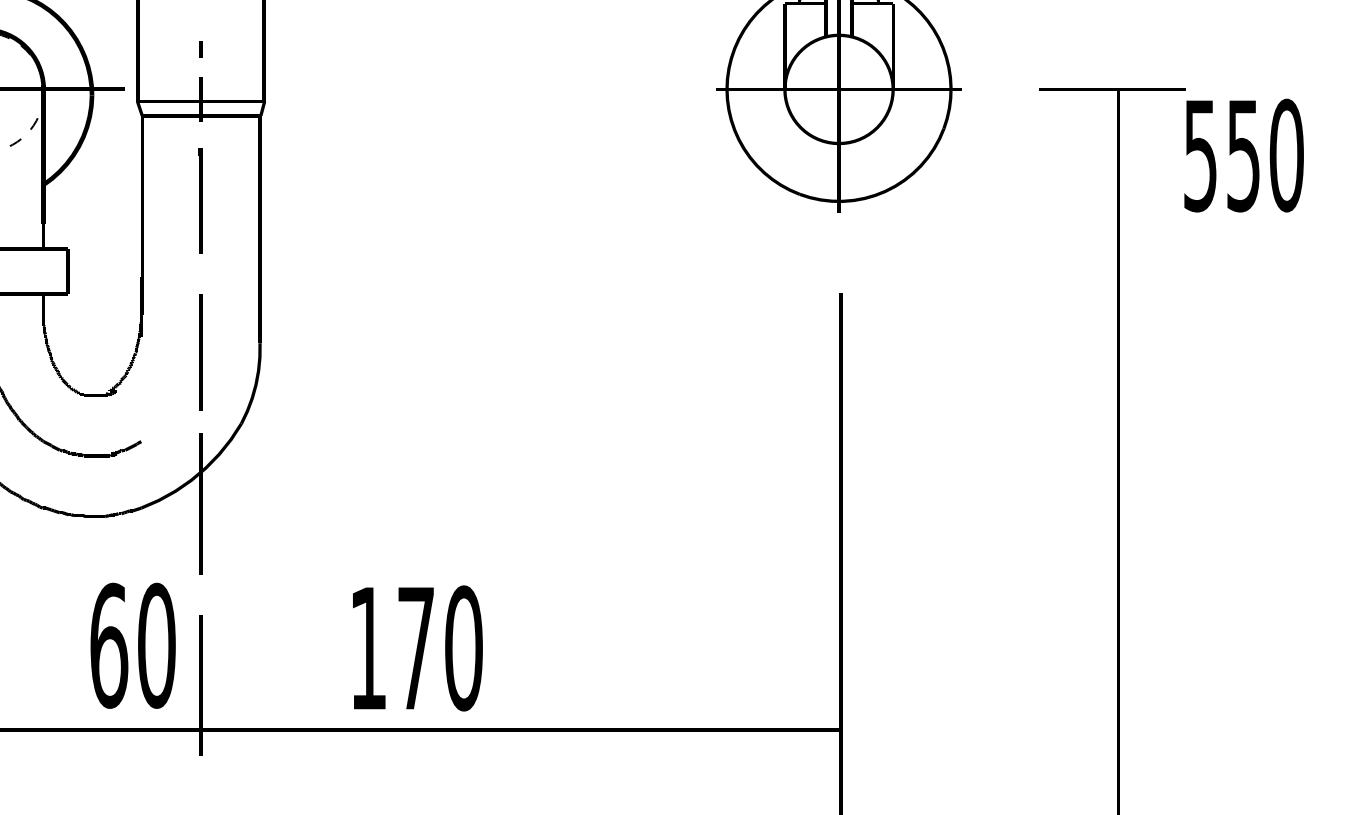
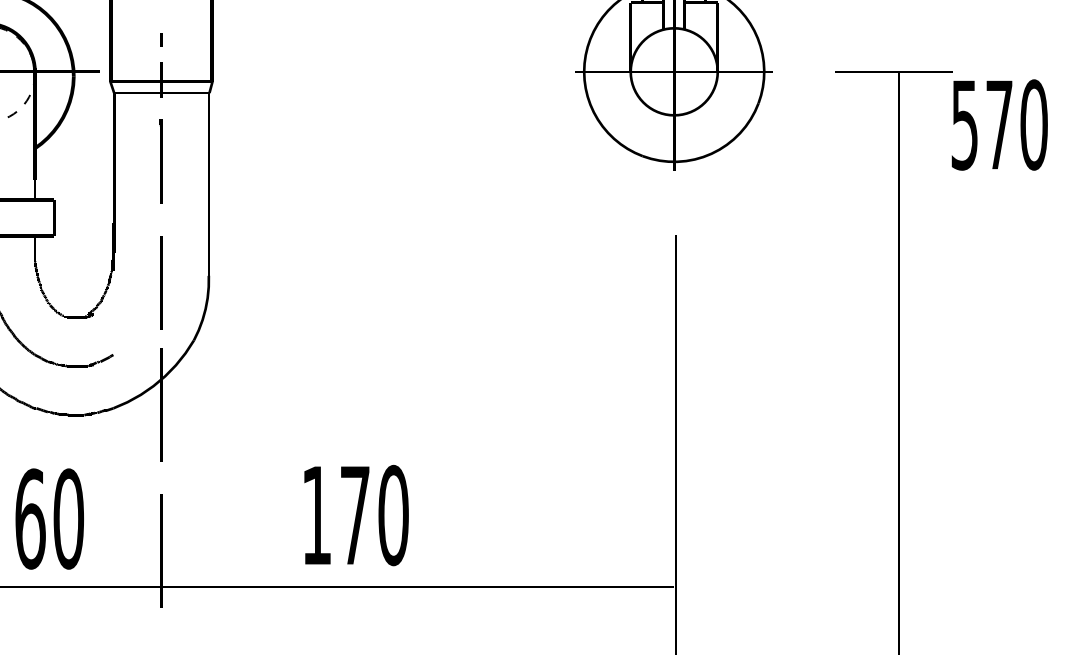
text: (1243, 156) -> (999, 125), 550 -> 570
text: (132, 645) -> (49, 518), moved
text: (417, 648) -> (356, 515), moved

